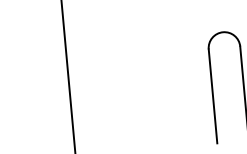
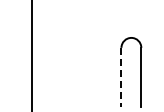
line: (213, 96) -> (121, 77), solid -> dashed

